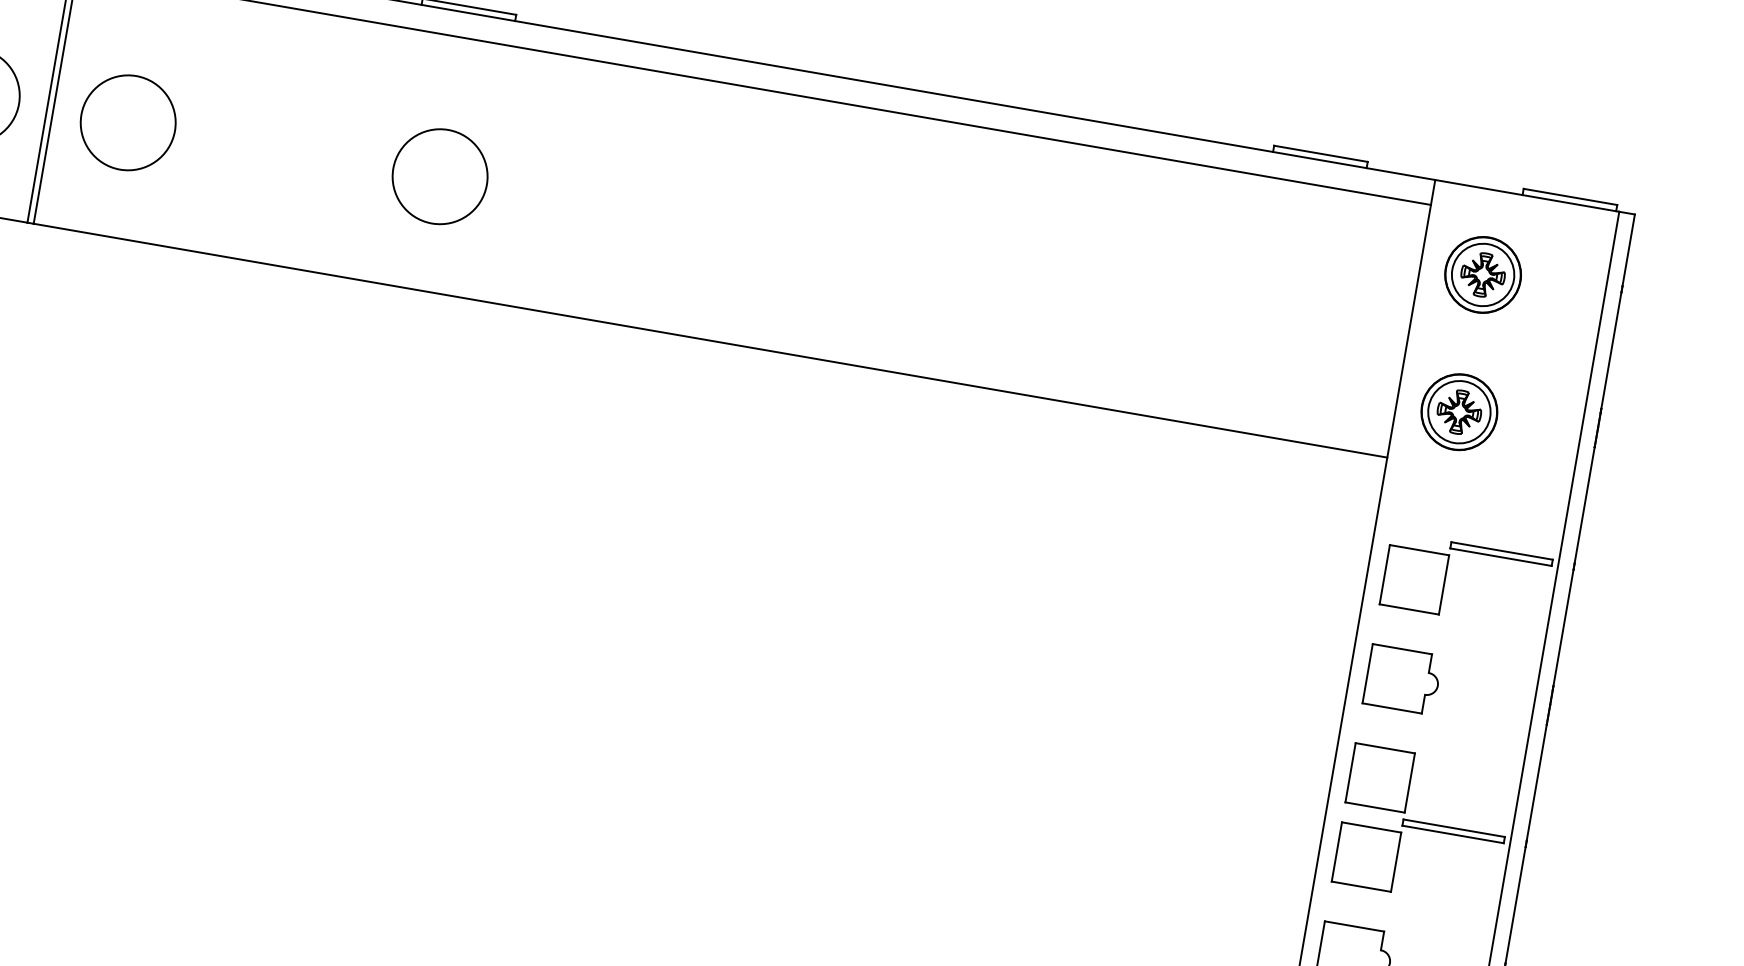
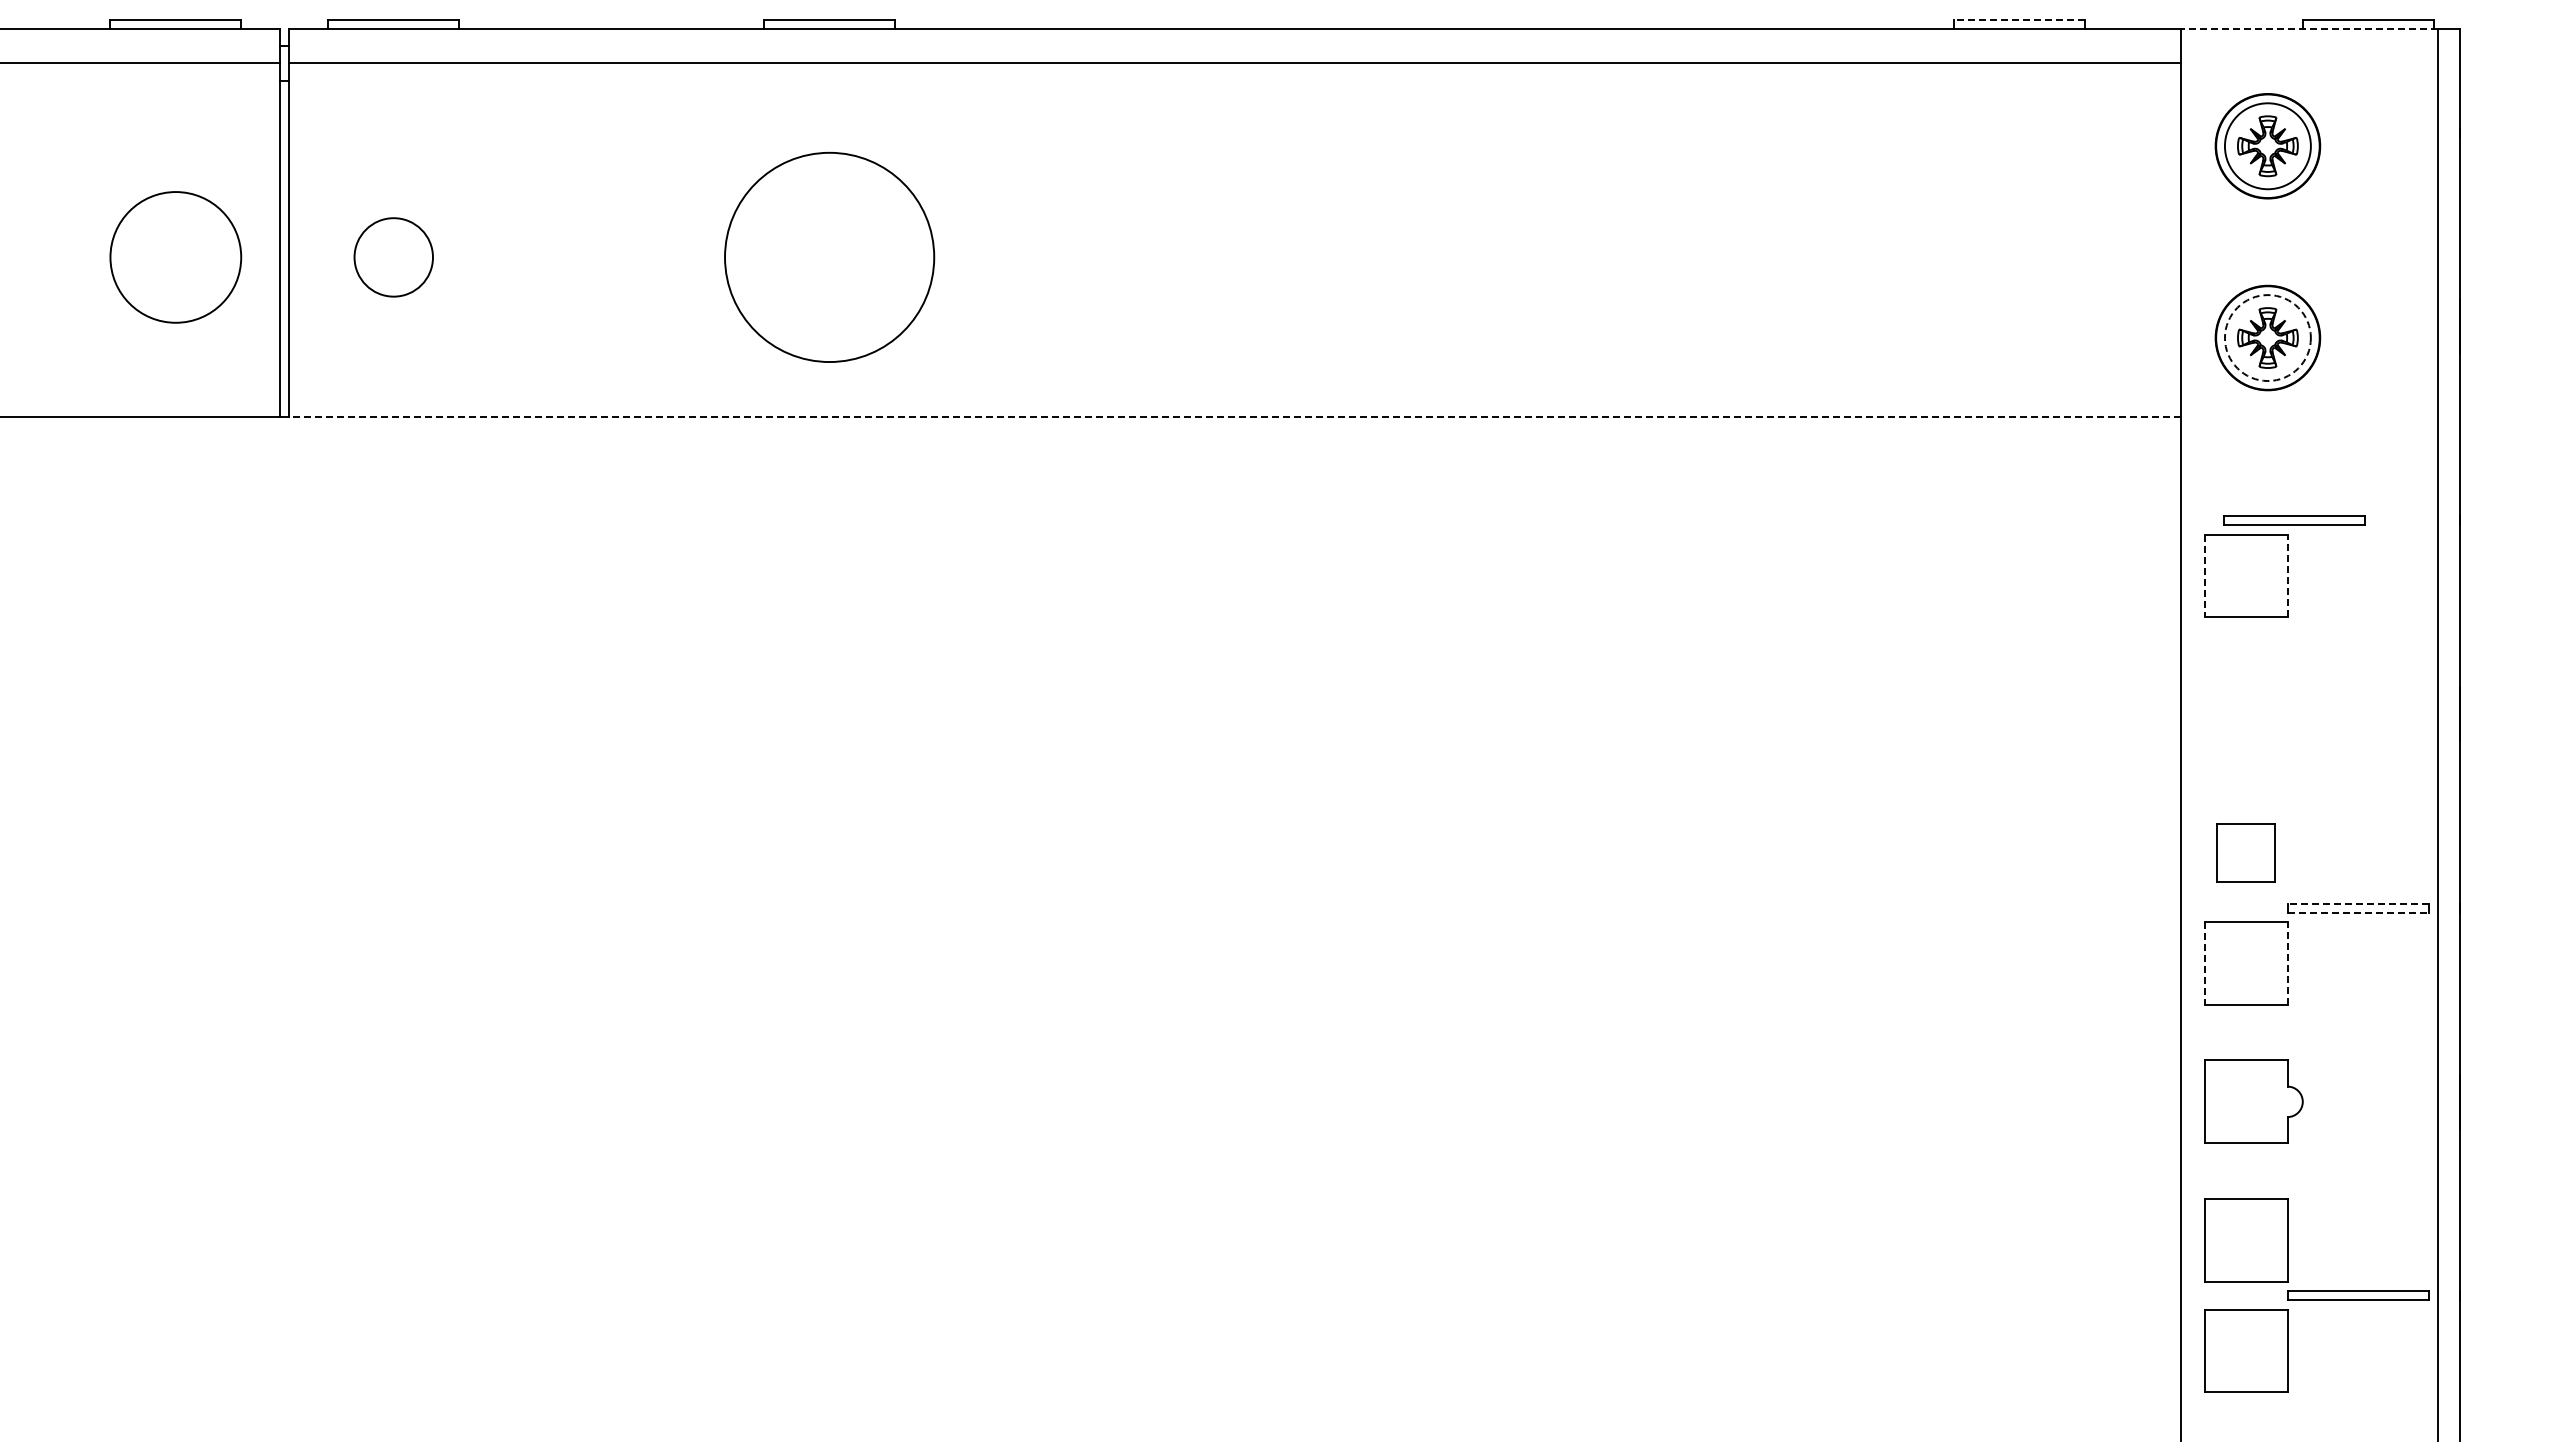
circle: (128, 122) -> (393, 257), size x0.6
line: (1321, 153) -> (2019, 19), solid -> dashed
circle: (440, 176) -> (829, 257), size x1.6
line: (1527, 195) -> (2309, 28), solid -> dashed
line: (710, 340) -> (1234, 416), solid -> dashed
circle: (1459, 412) -> (2267, 338), solid -> dashed
part: (1501, 553) -> (2294, 520), moved
line: (1384, 575) -> (2204, 576), solid -> dashed
line: (1444, 584) -> (2287, 575), solid -> dashed
part: (1402, 679) -> (2253, 714), removed
part: (1380, 777) -> (2246, 852), size x0.7
line: (1454, 828) -> (2358, 903), solid -> dashed
line: (1453, 834) -> (2358, 912), solid -> dashed
line: (1336, 852) -> (2204, 964), solid -> dashed
line: (1396, 862) -> (2287, 963), solid -> dashed

